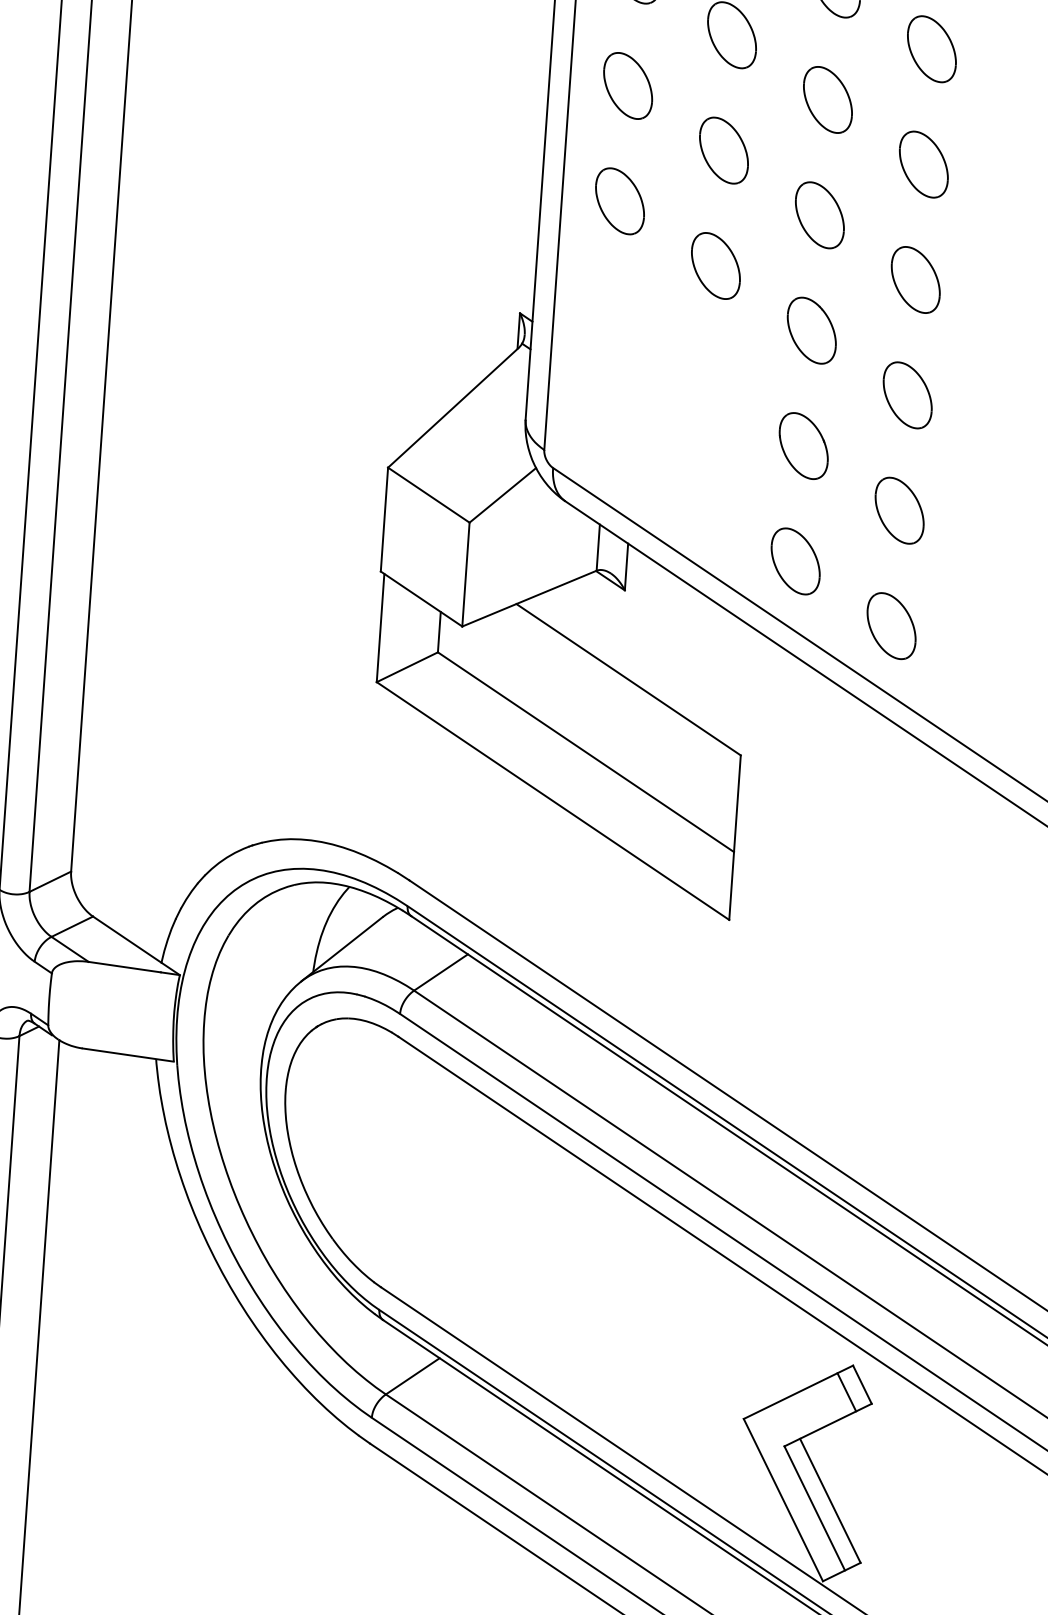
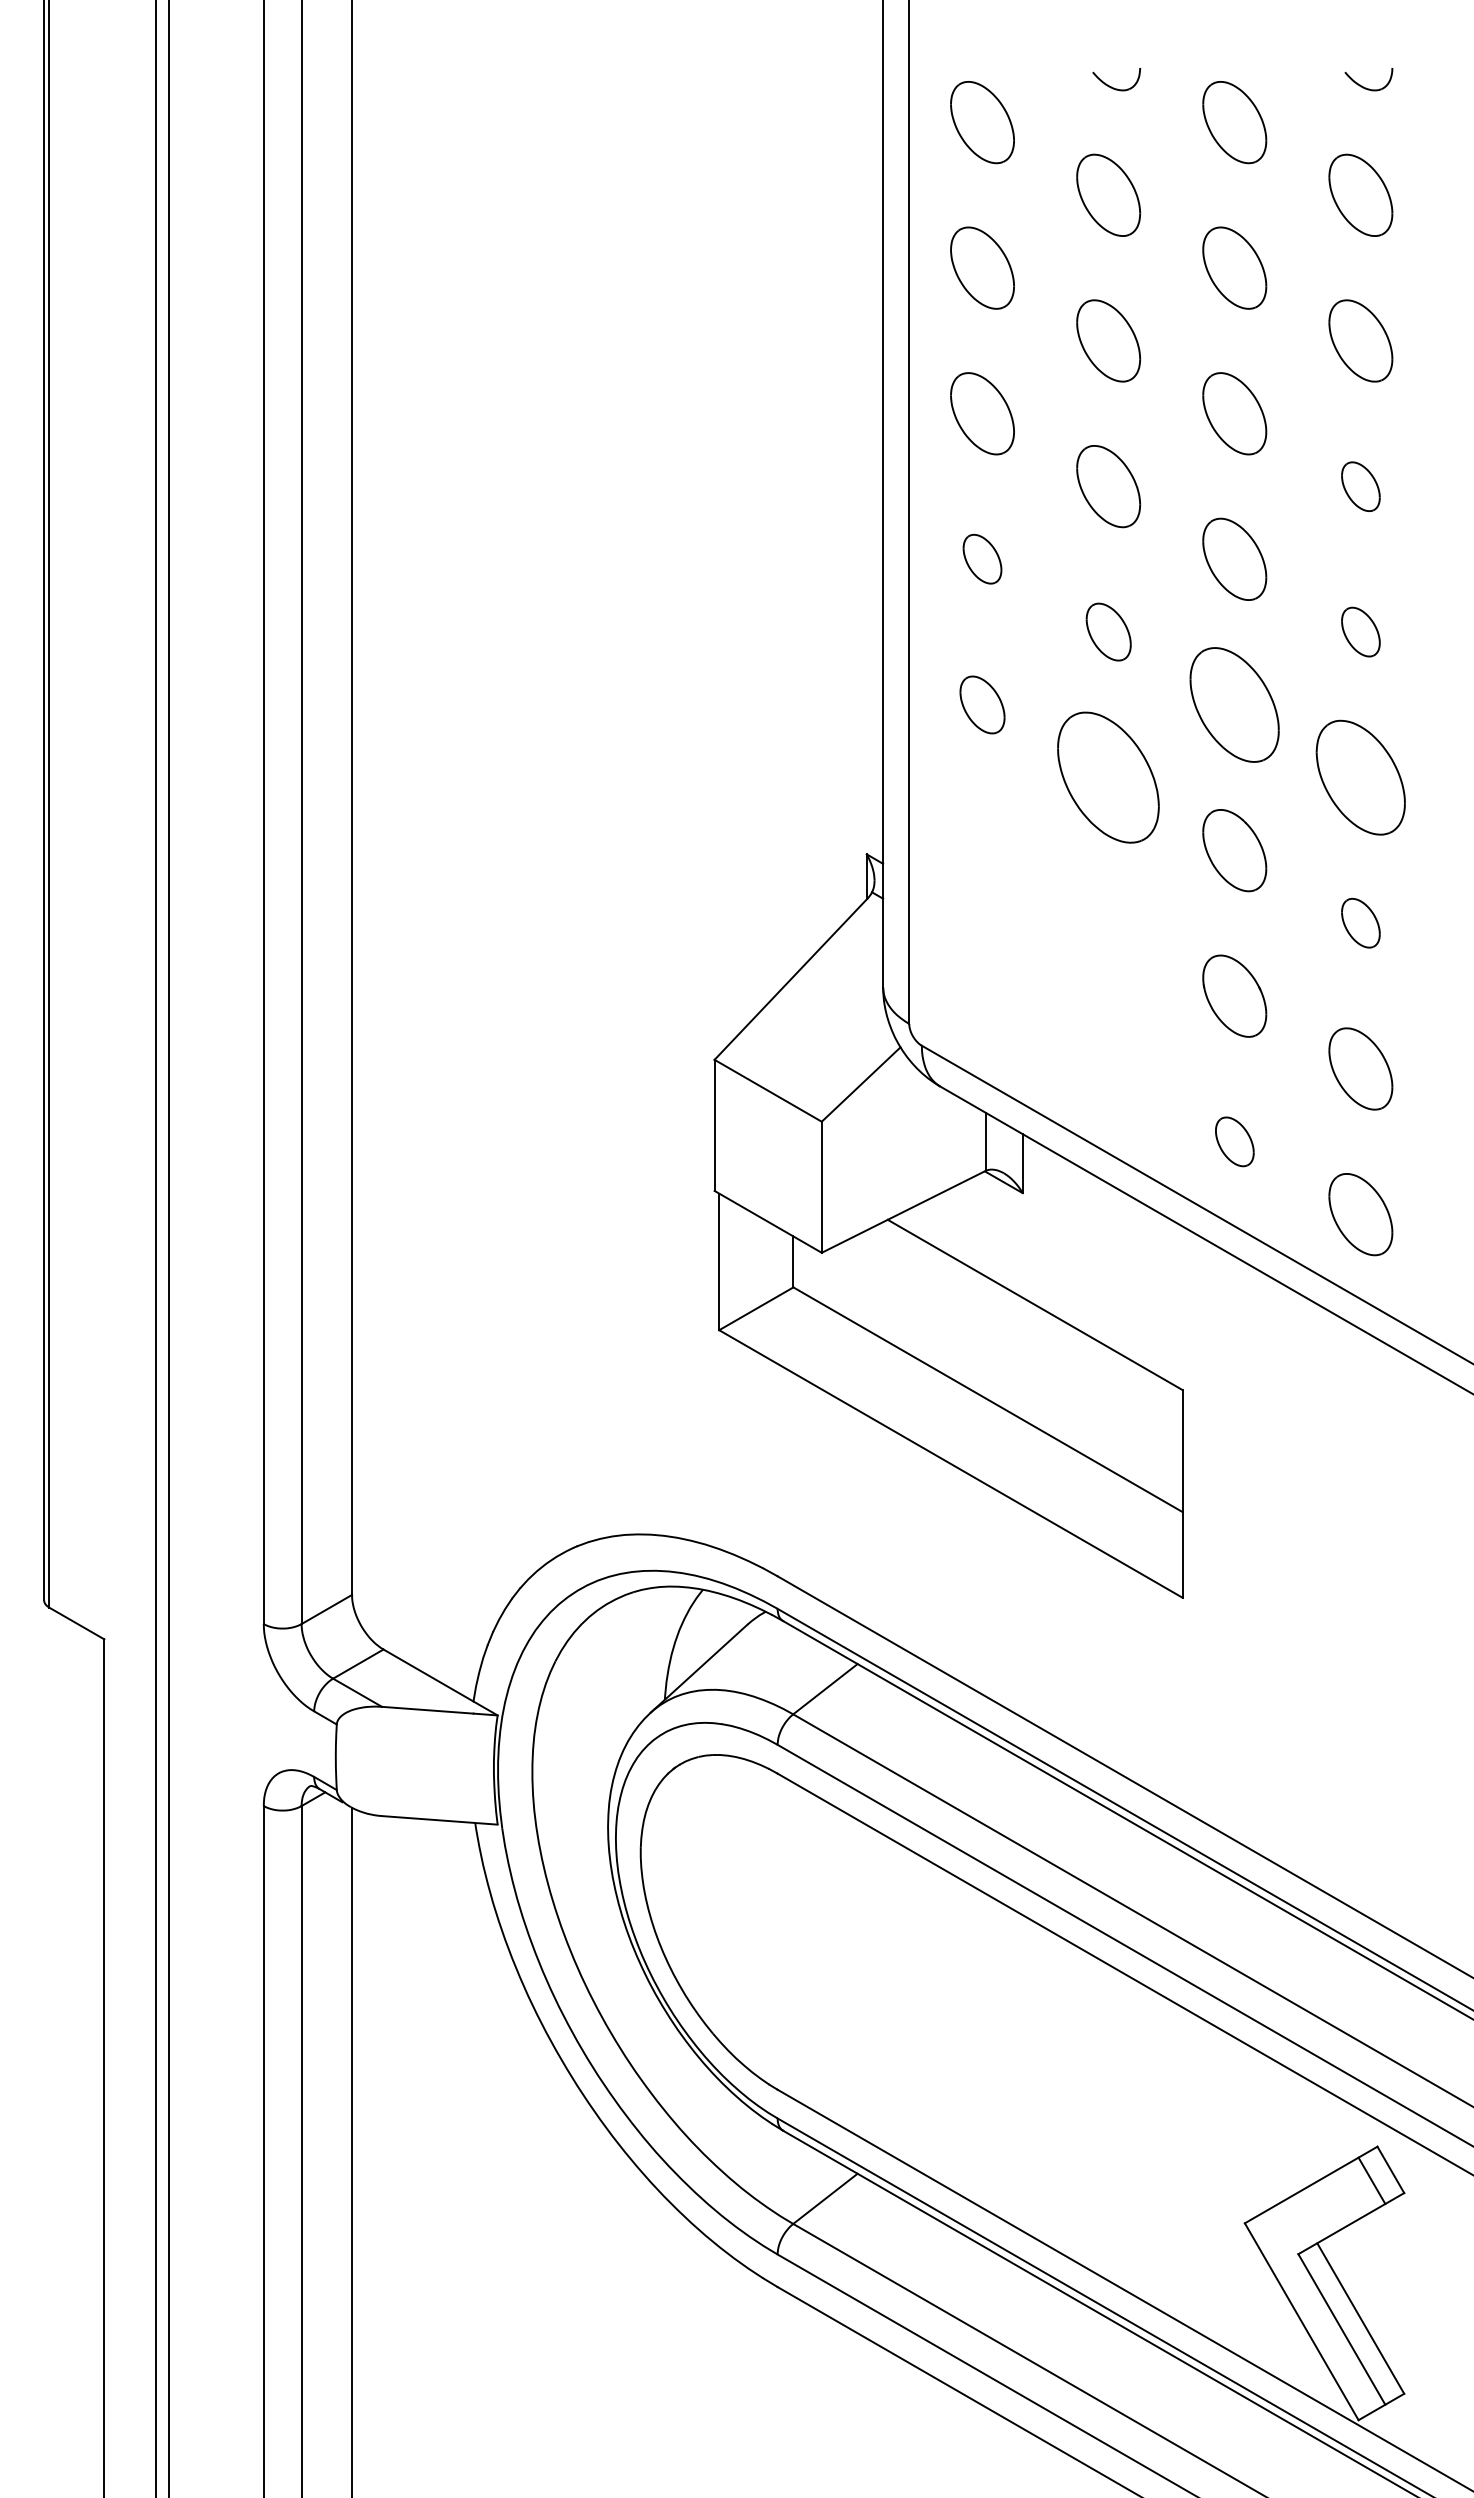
part: (931, 49) -> (1360, 486), size x0.6
part: (628, 85) -> (982, 558), size x0.6
part: (723, 150) -> (1108, 631), size x0.7
part: (923, 164) -> (1360, 631), size x0.6
part: (620, 200) -> (982, 704), size x0.7
part: (819, 214) -> (1234, 704), size x1.4
part: (715, 265) -> (1108, 777), size x1.6
part: (915, 279) -> (1360, 777), size x1.4
part: (907, 394) -> (1360, 922), size x0.6
part: (795, 561) -> (1234, 1141), size x0.6

